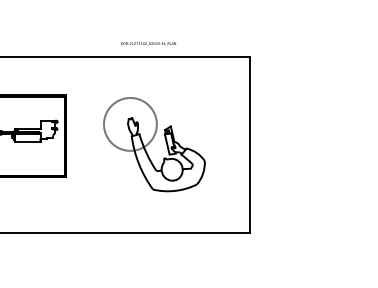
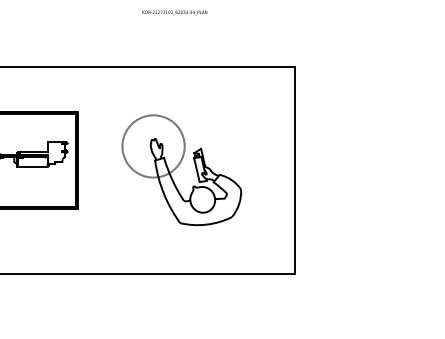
text: (148, 43) -> (174, 12), moved

